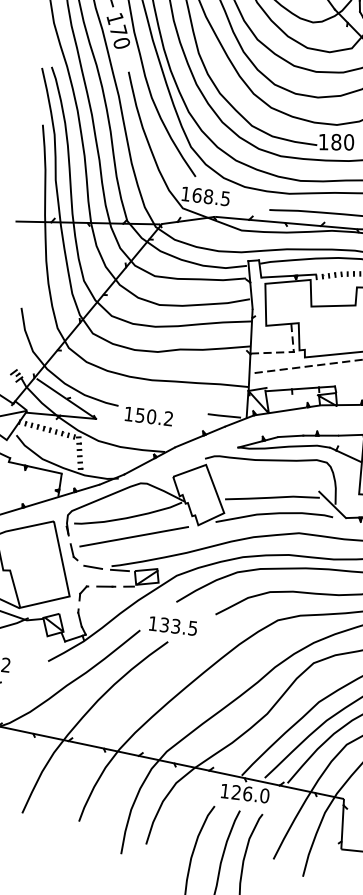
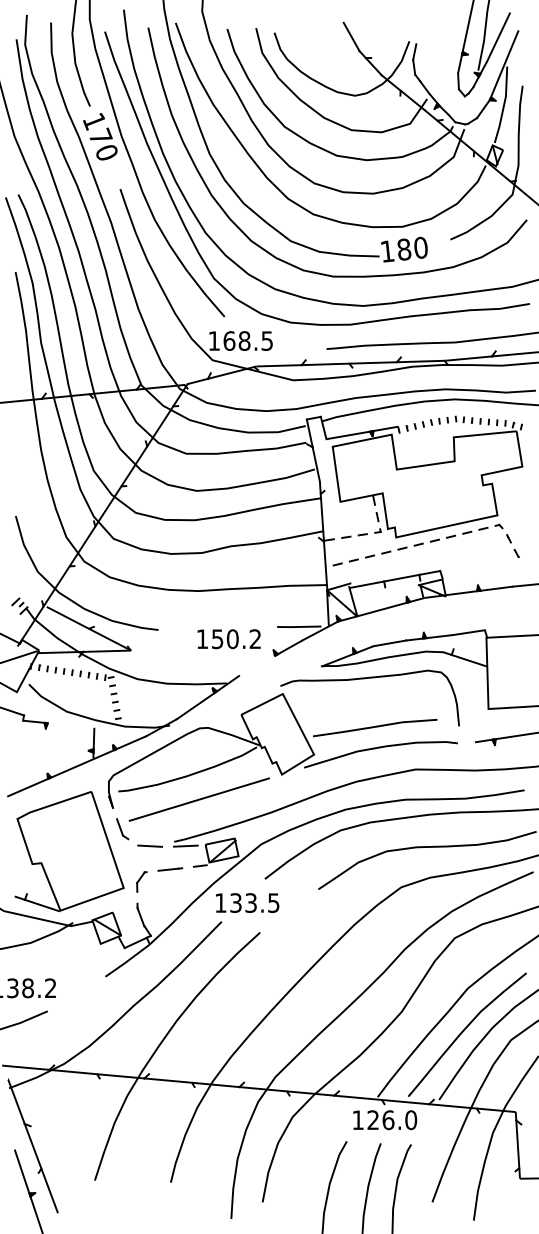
text: (148, 416) -> (228, 639), moved
line: (188, 441) -> (256, 665), removed
line: (44, 469) -> (71, 725), removed
line: (332, 504) -> (454, 726), removed
text: (173, 625) -> (247, 902), moved

